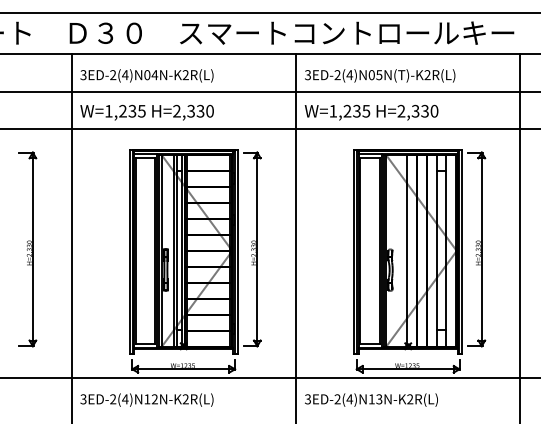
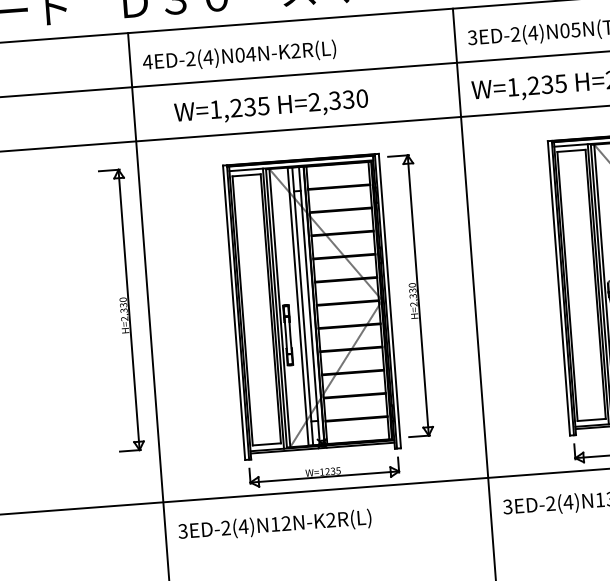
text: (83, 75) -> (147, 62), 3ED-2(4)N04N-K2R(L) -> 4ED-2(4)N04N-K2R(L)
text: (146, 112) -> (270, 107), moved
part: (27, 249) -> (121, 310), moved

